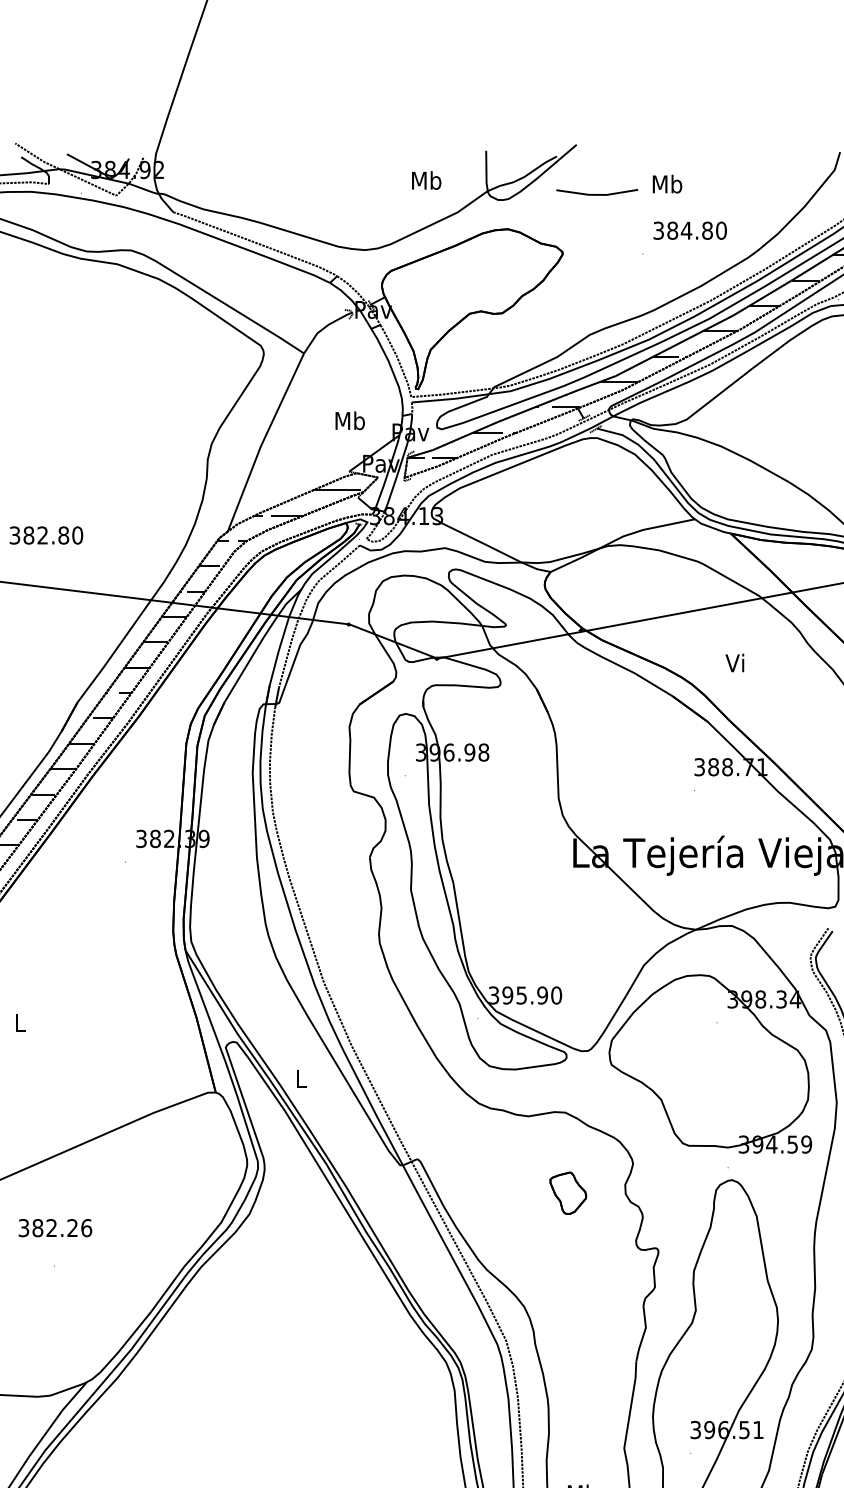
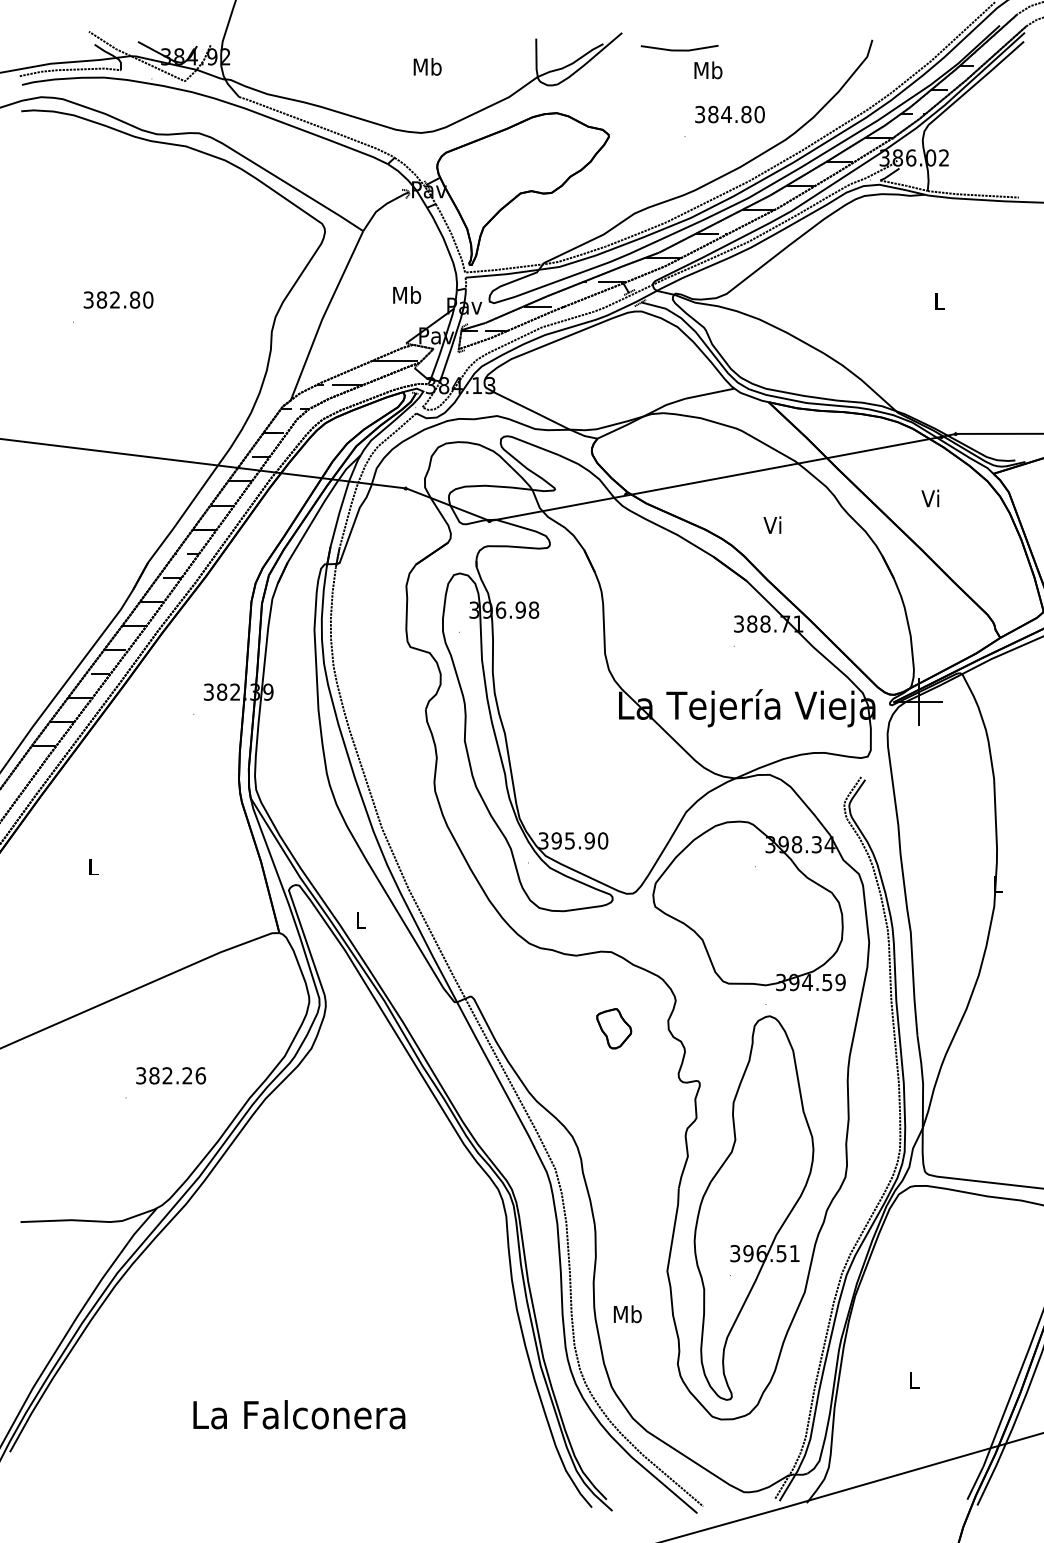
text: (426, 180) -> (427, 66), moved
line: (597, 193) -> (679, 49), moved
text: (46, 534) -> (118, 299), moved
text: (54, 1227) -> (170, 1075), moved

